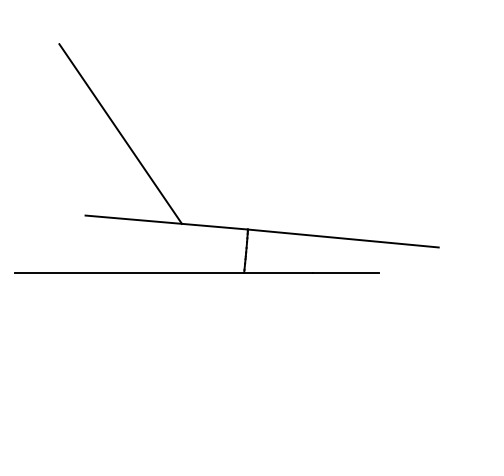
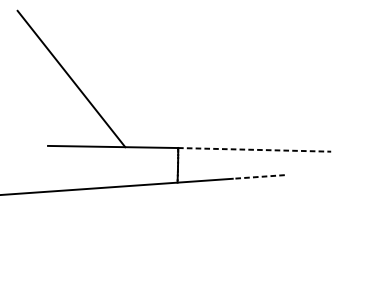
line: (343, 238) -> (254, 149), solid -> dashed
line: (346, 272) -> (259, 176), solid -> dashed

